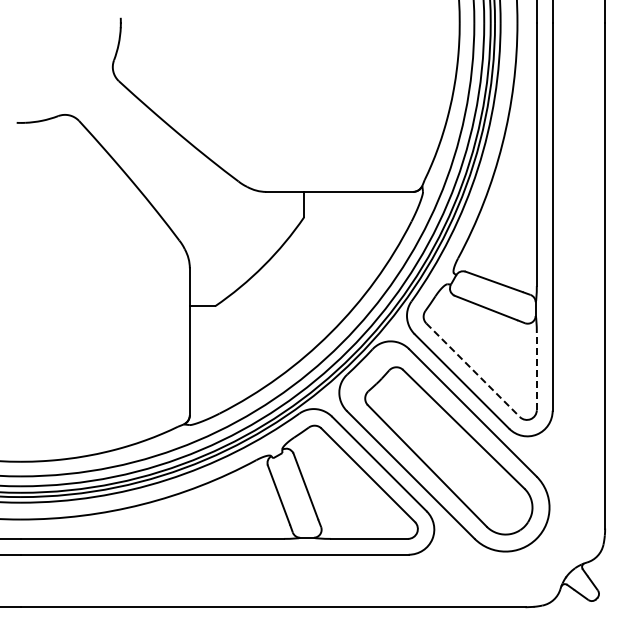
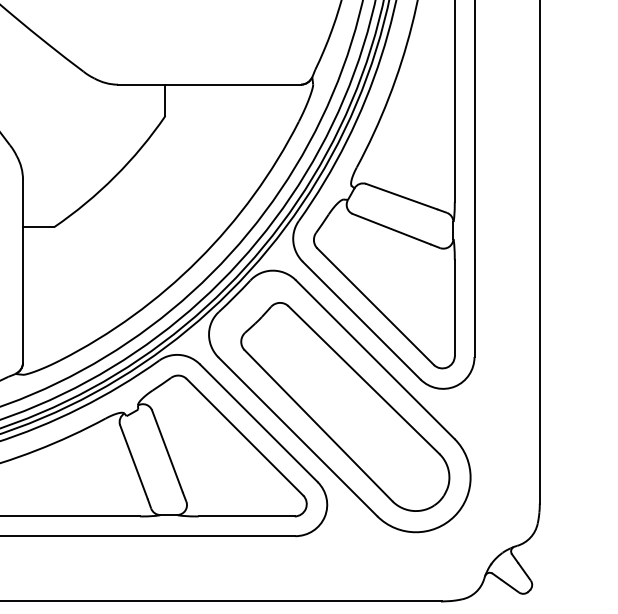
line: (473, 370) -> (375, 306), dashed -> solid
line: (536, 371) -> (454, 308), dashed -> solid

